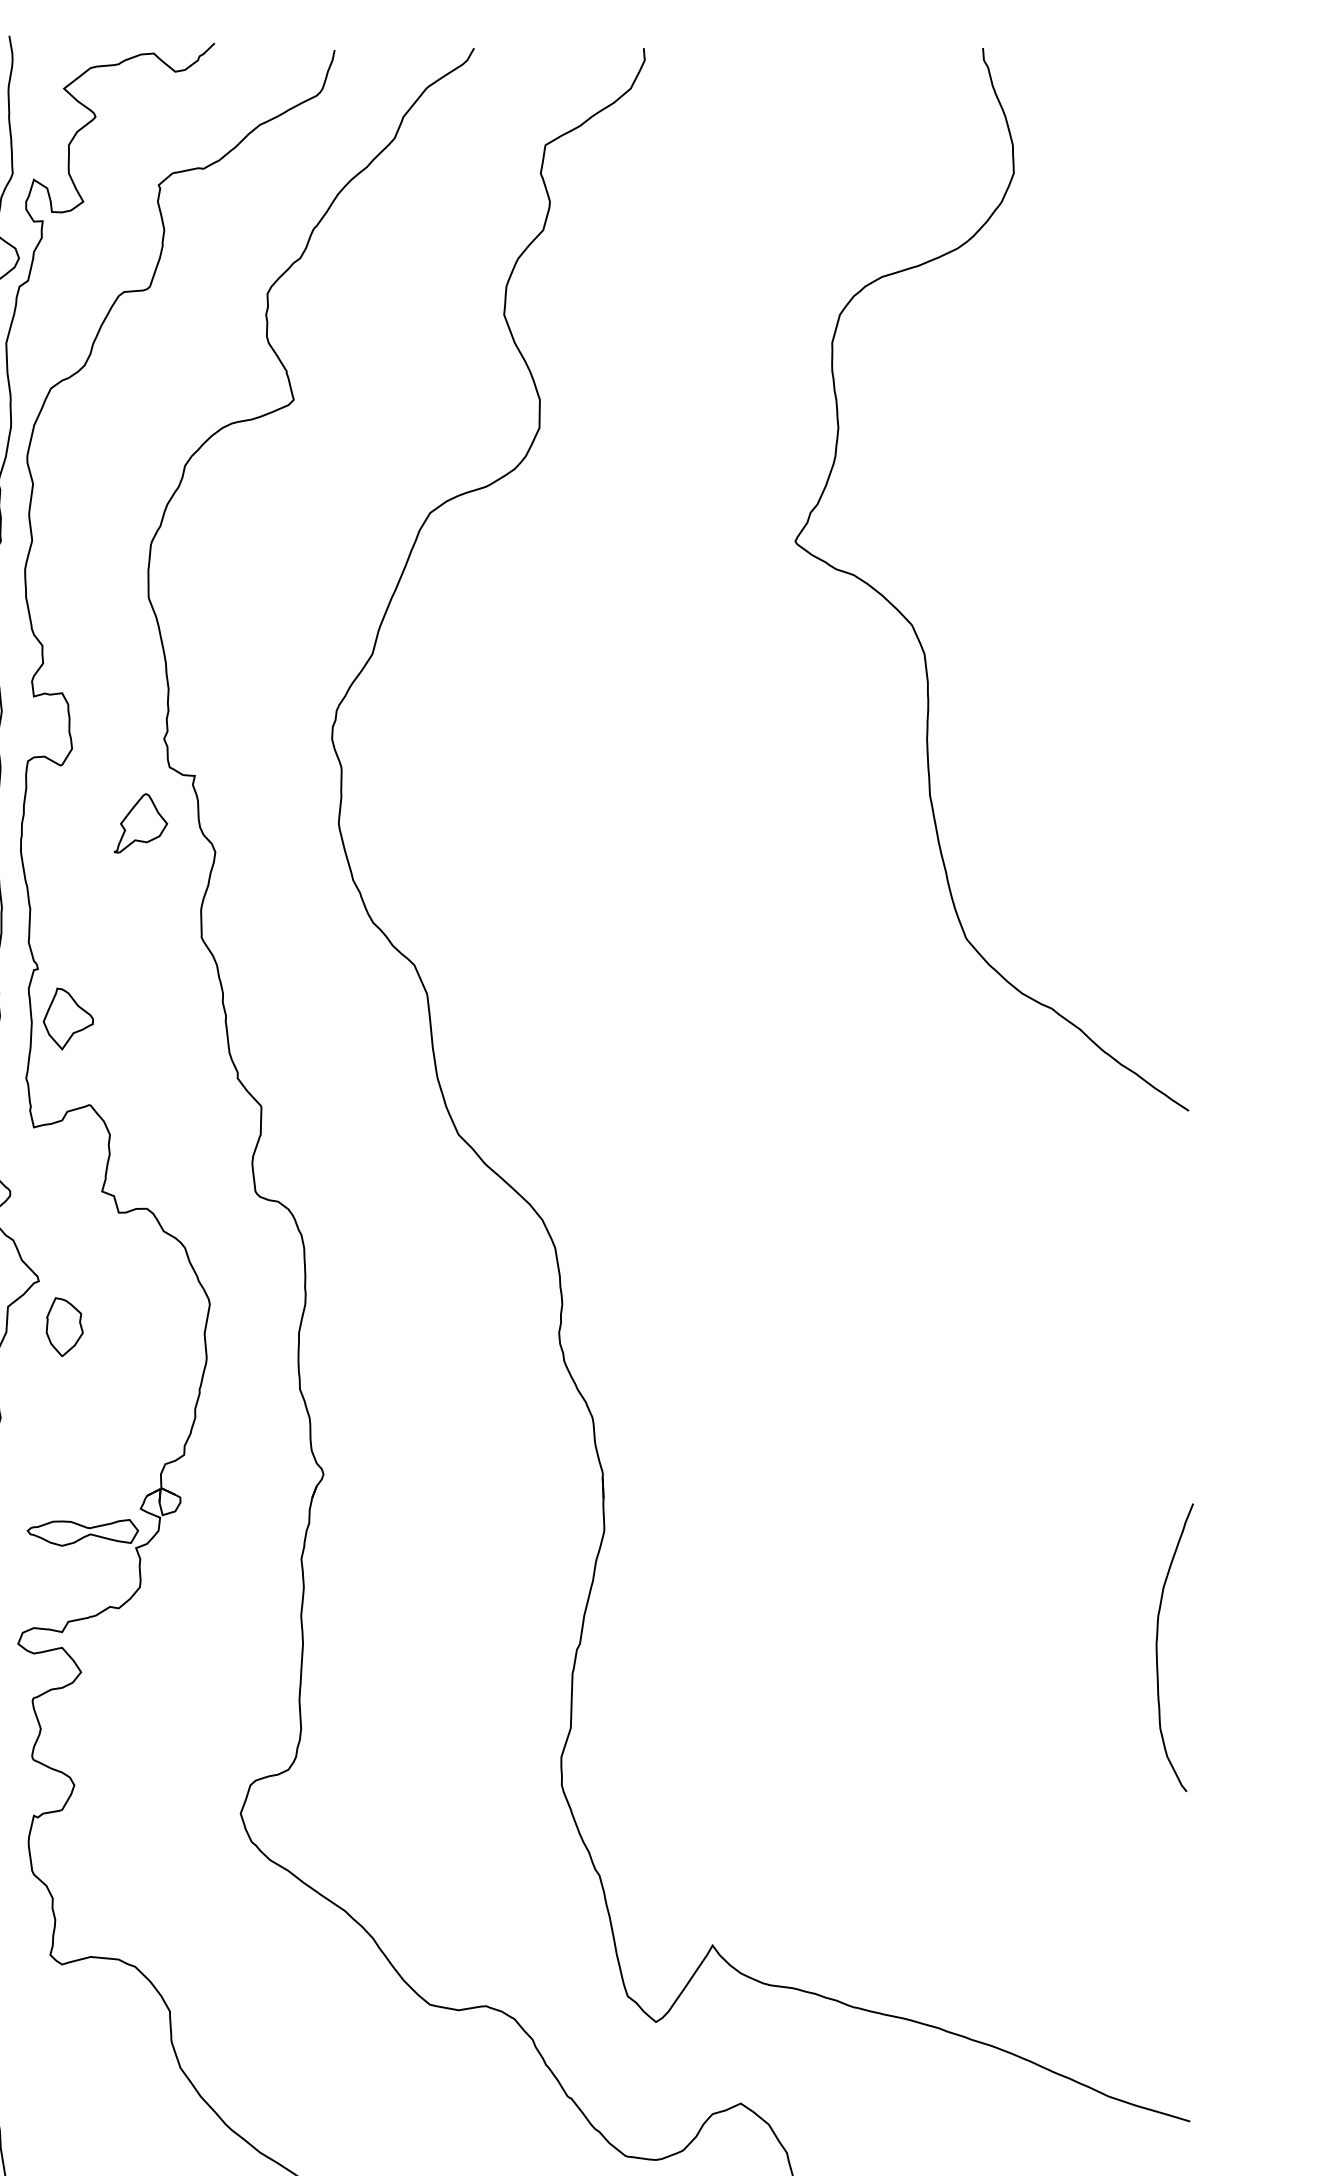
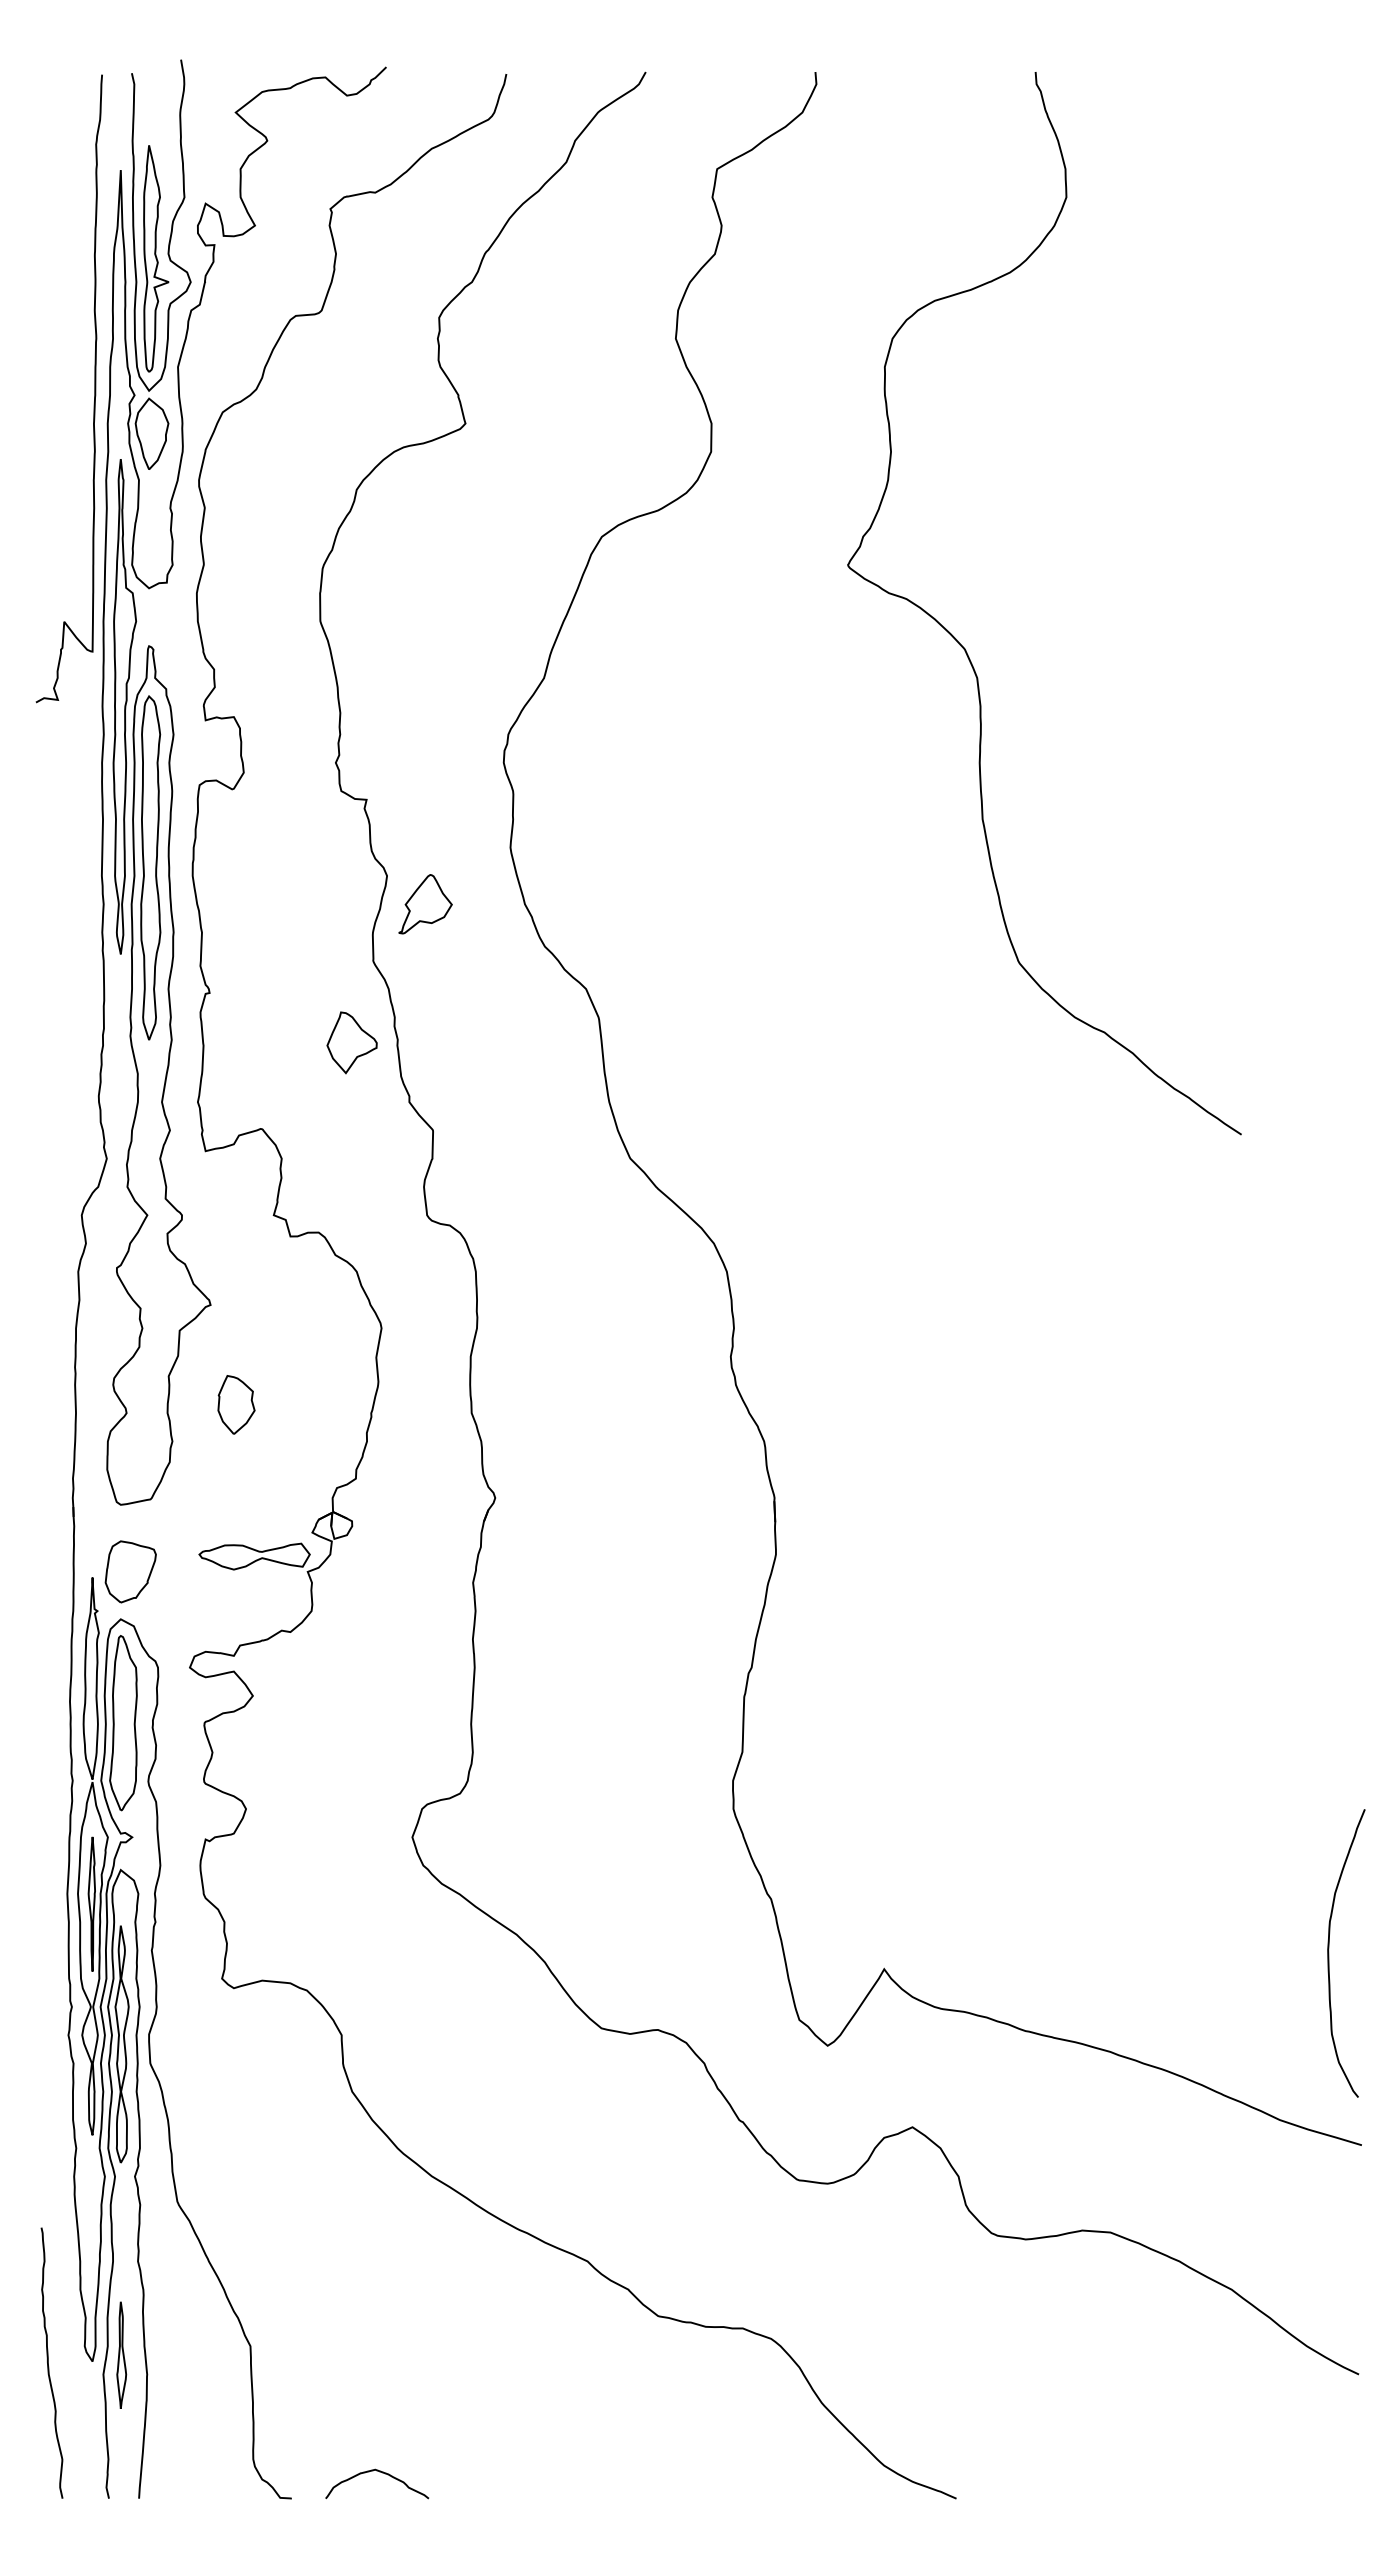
curve: (912, 624) -> (965, 648), moved
part: (140, 823) -> (425, 904), moved
part: (67, 1018) -> (351, 1042), moved
part: (64, 1326) -> (236, 1404), moved
curve: (1157, 1647) -> (1329, 1953), moved

